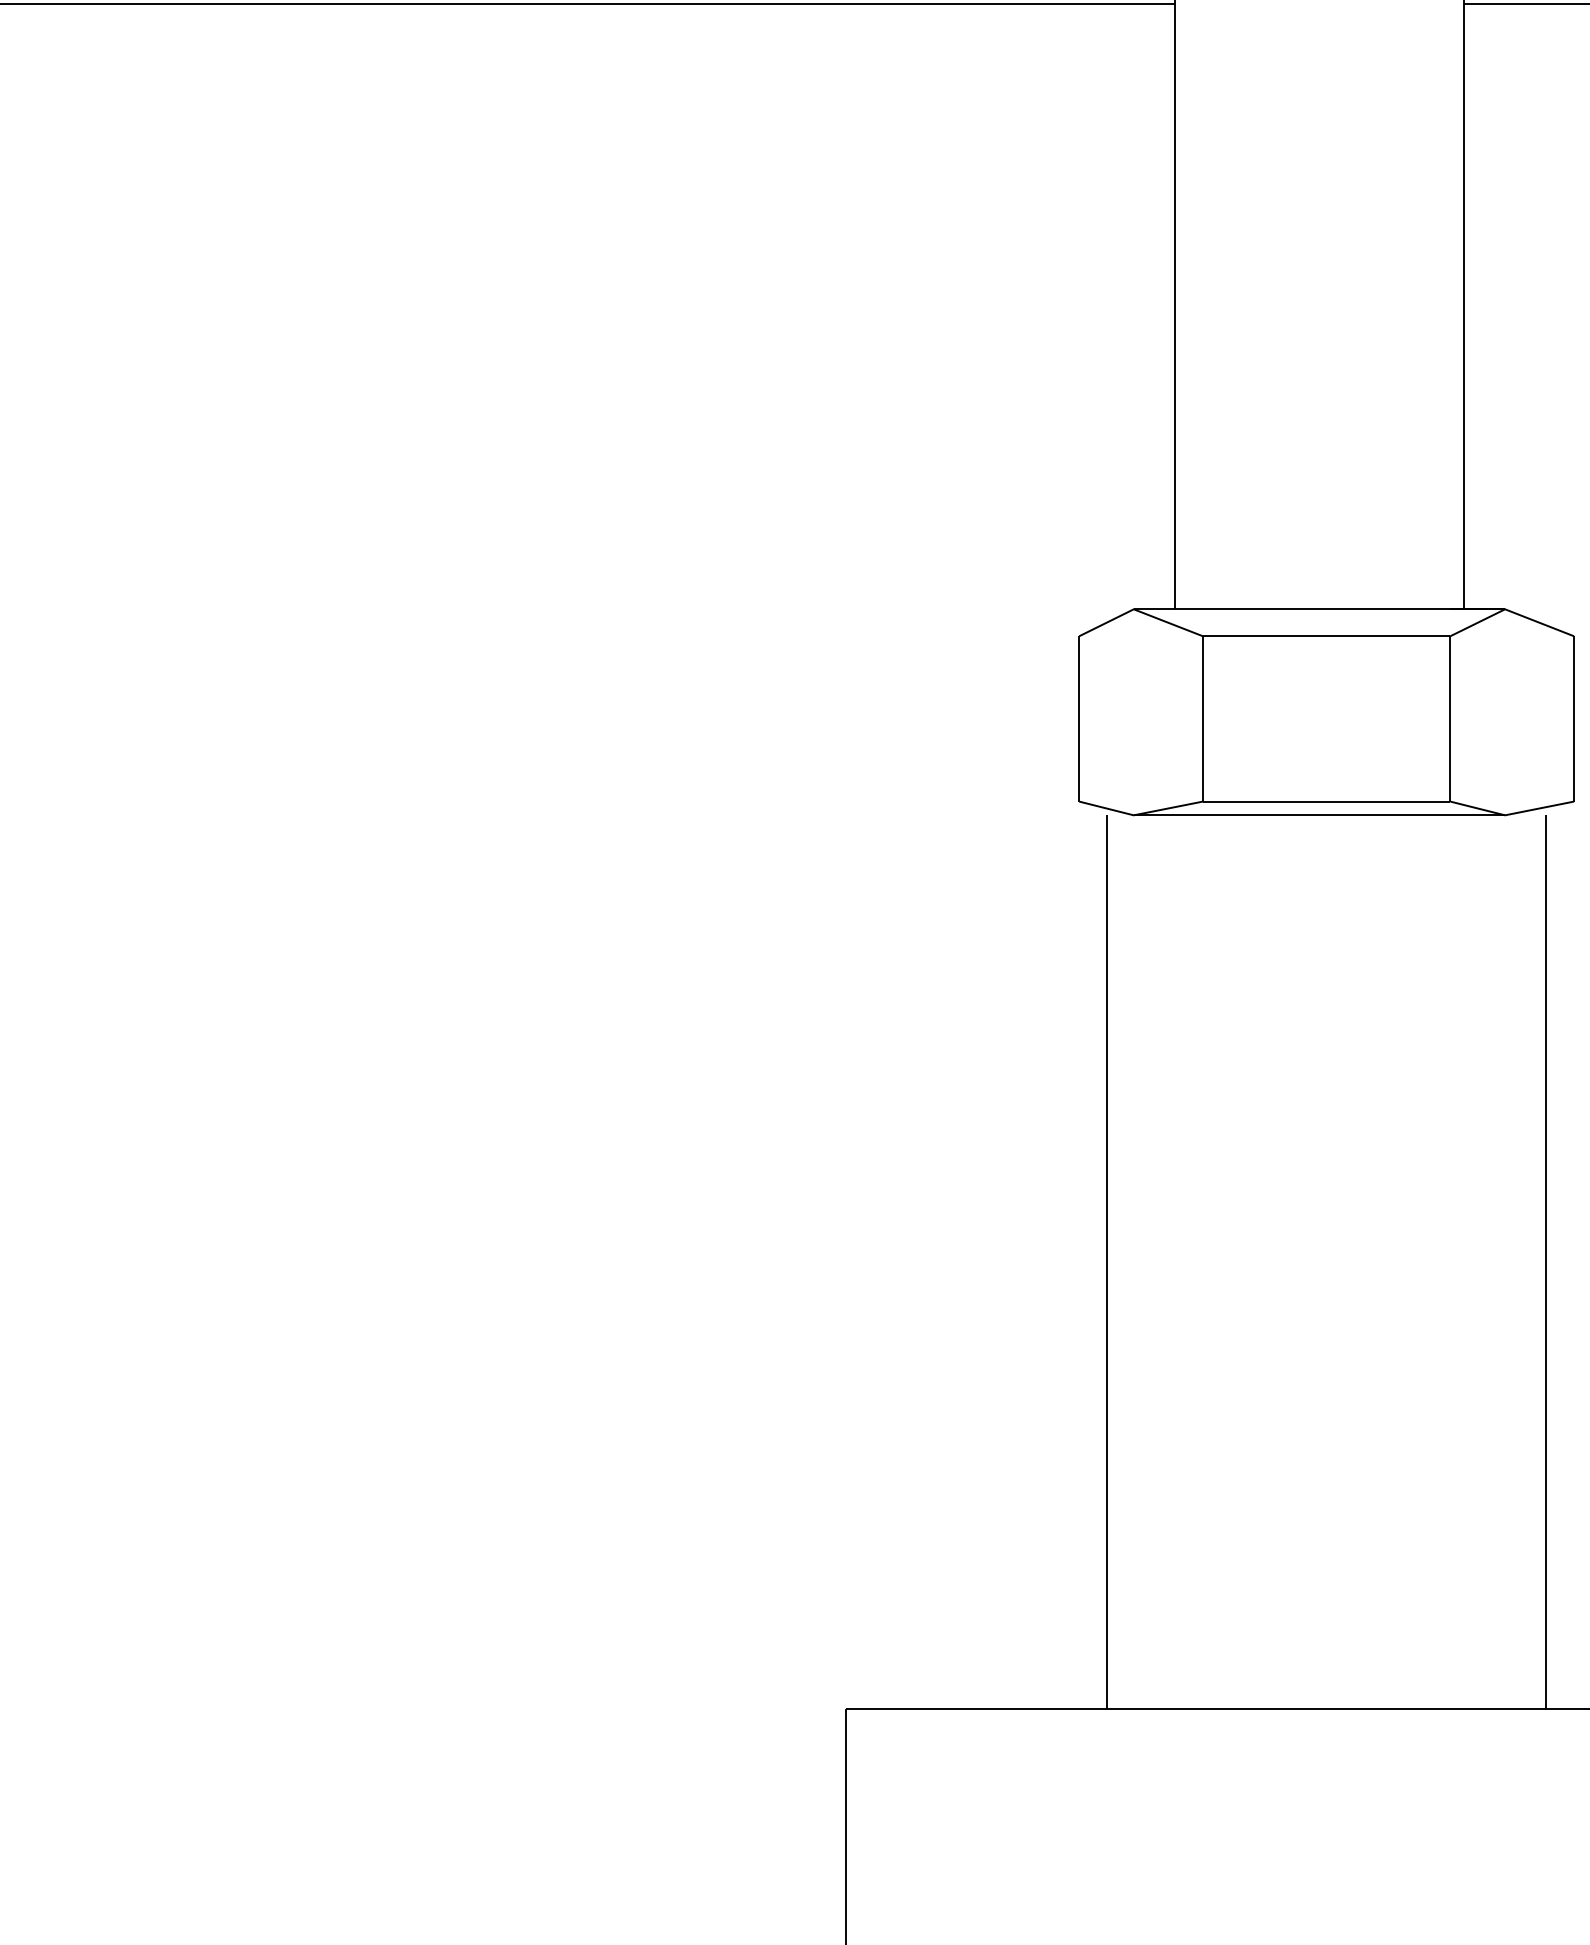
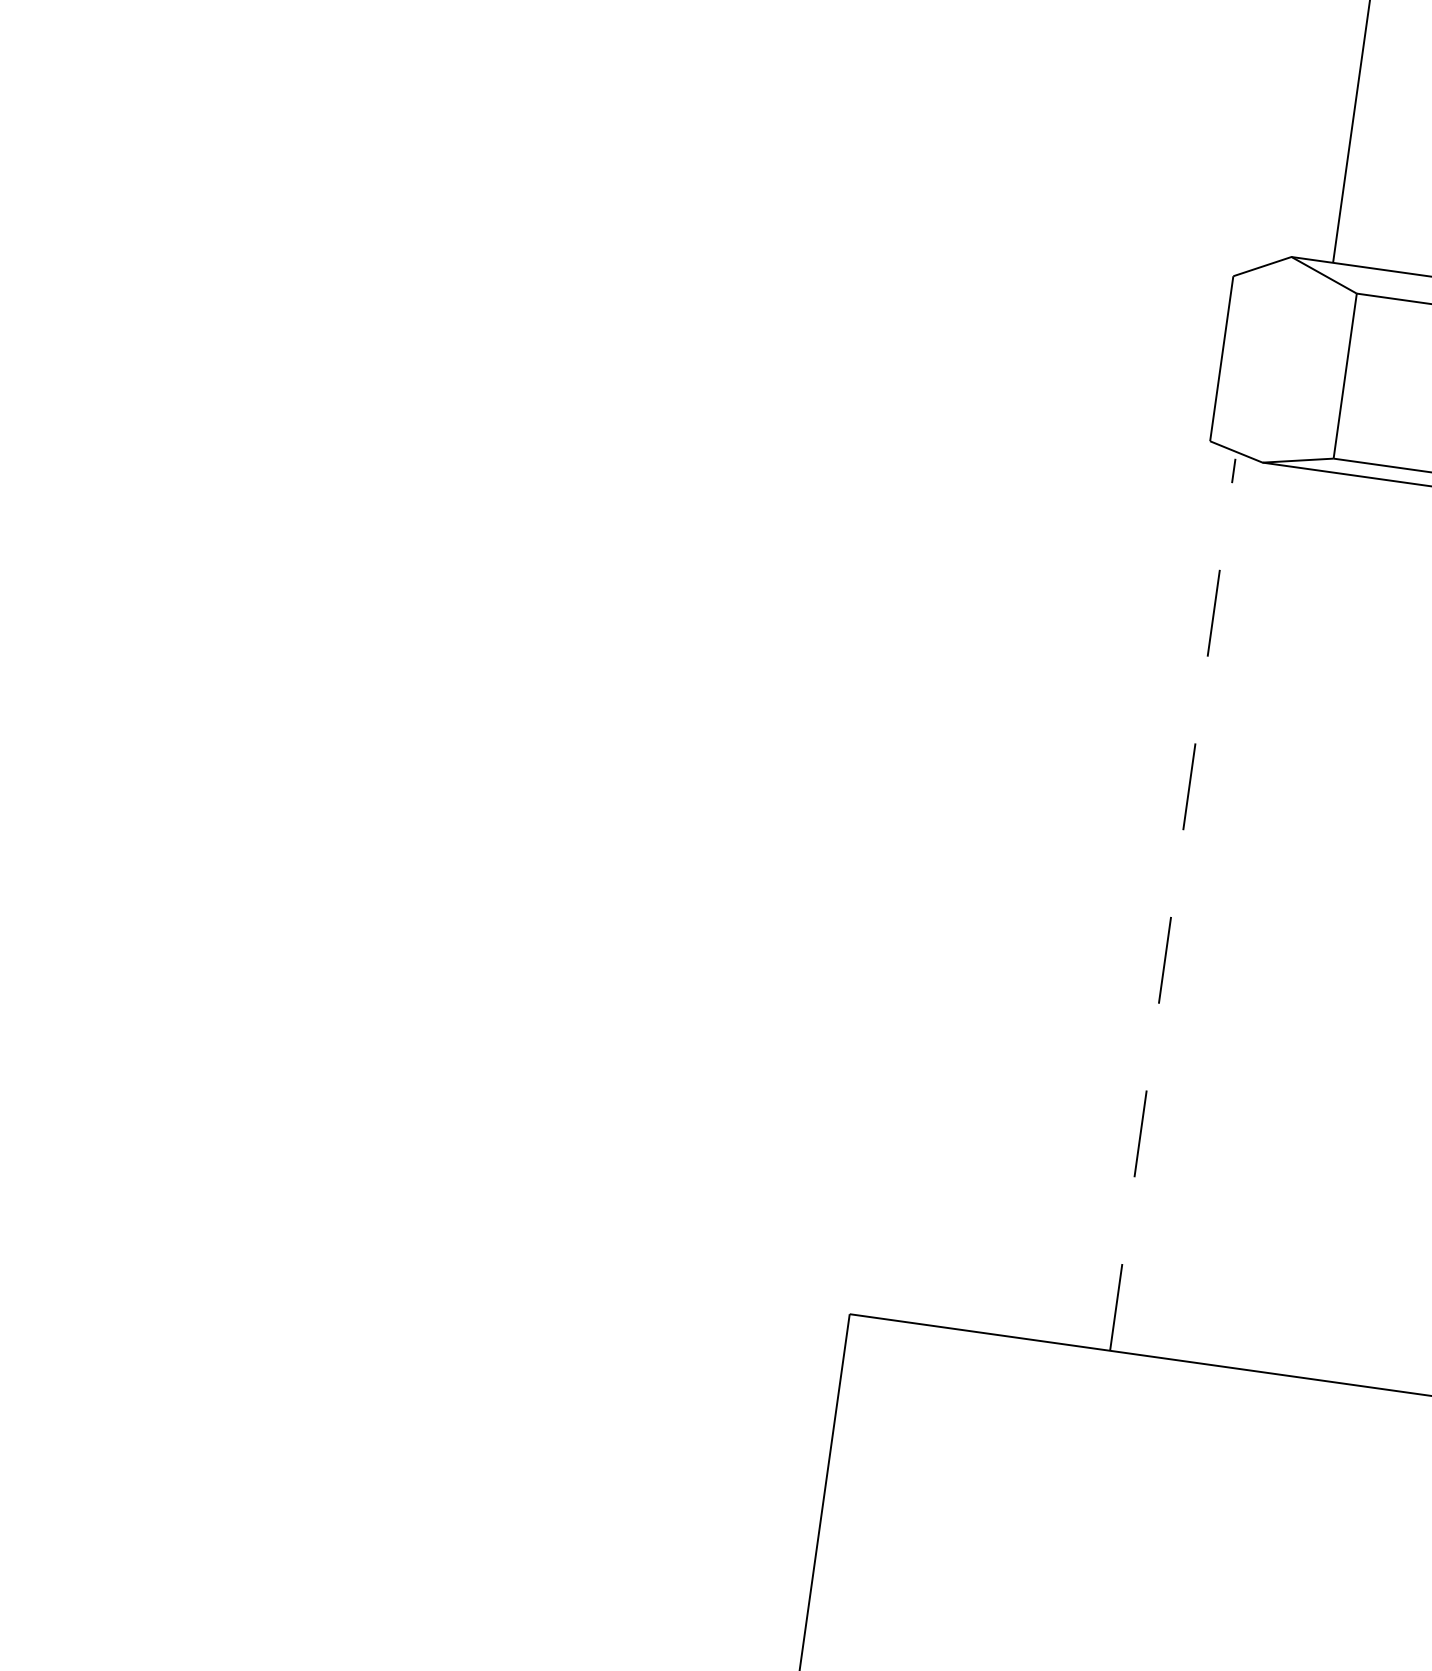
line: (1106, 1262) -> (1172, 905), solid -> dashed

